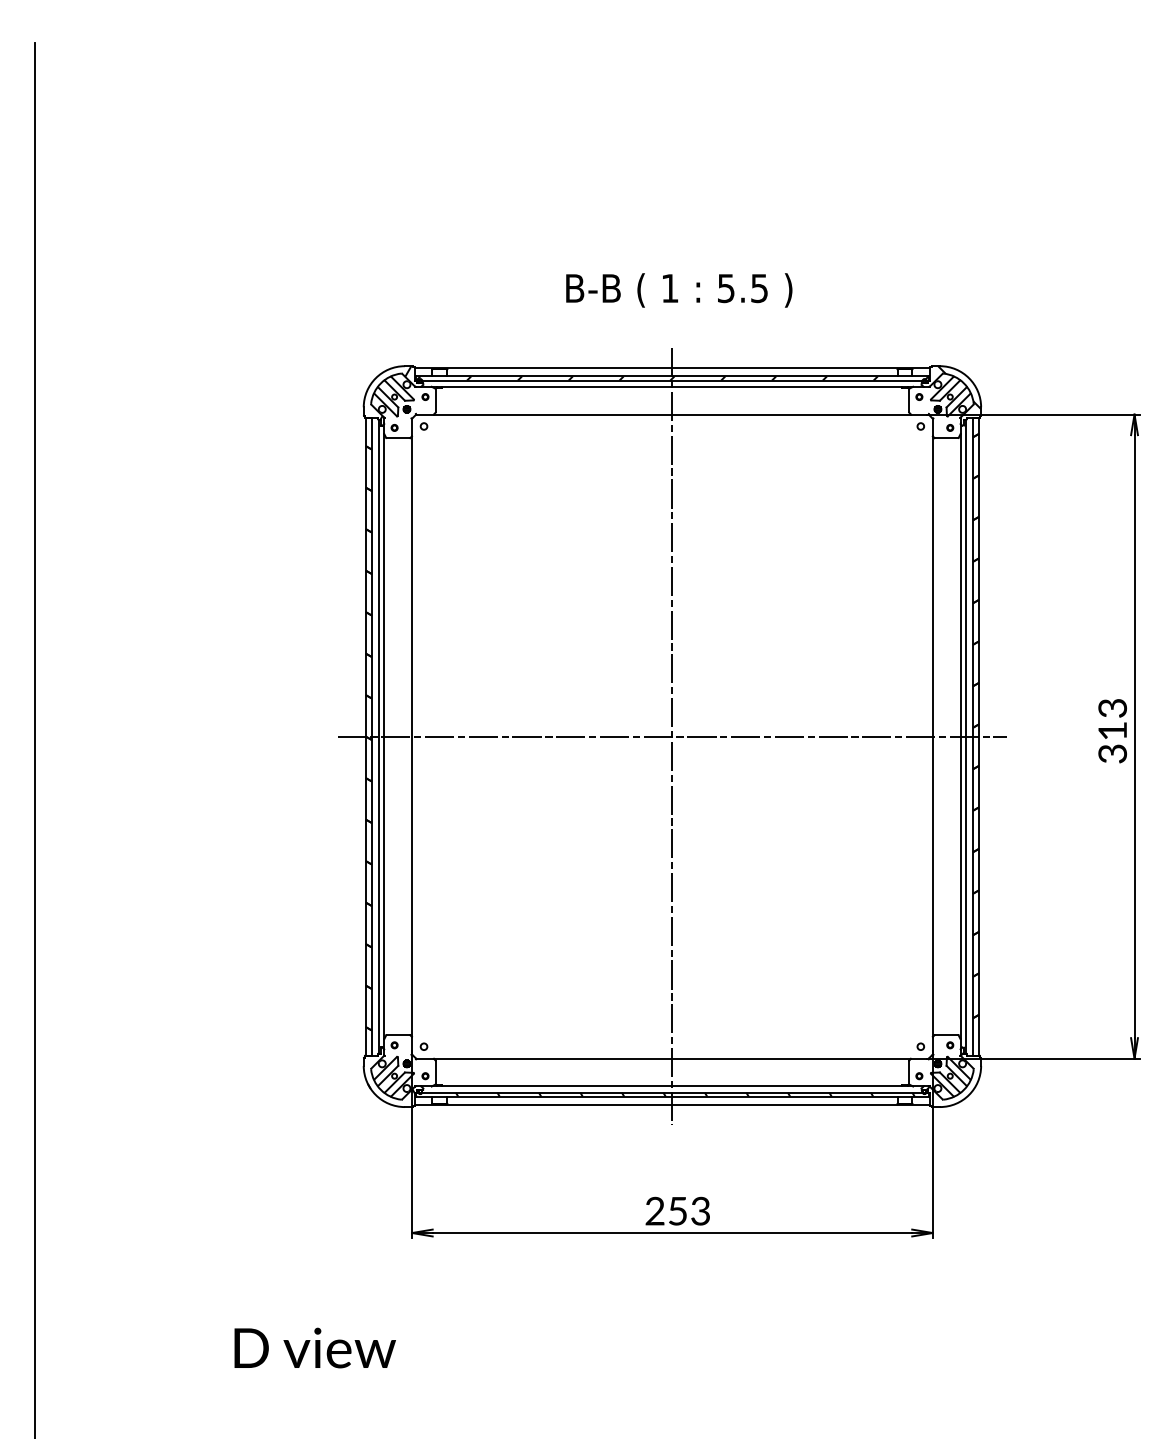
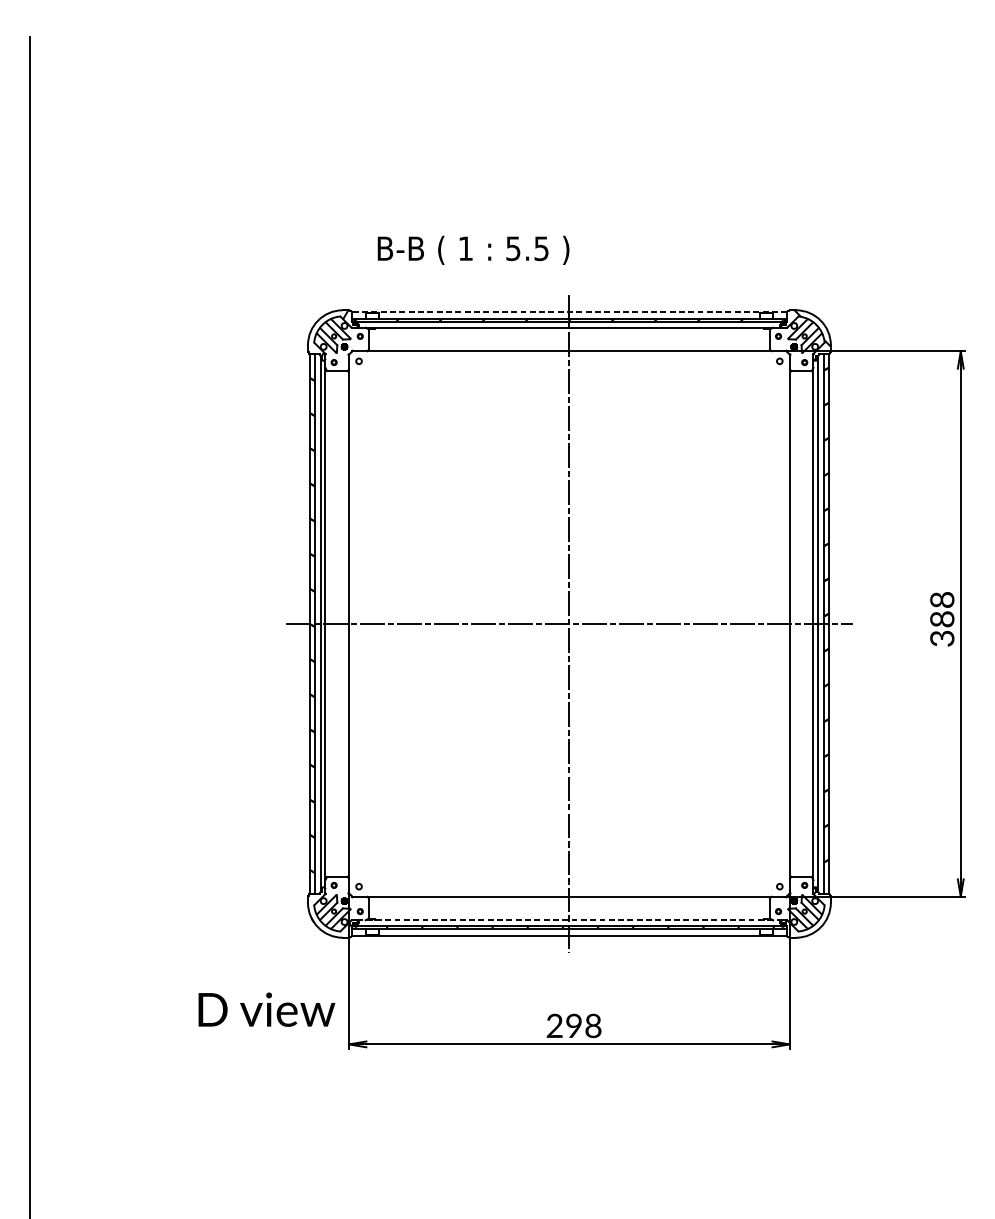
text: (679, 290) -> (473, 250), moved
line: (671, 368) -> (568, 312), solid -> dashed
text: (1112, 719) -> (942, 609), 313 -> 388
line: (671, 1086) -> (568, 920), solid -> dashed
text: (689, 1210) -> (583, 1025), 253 -> 298
text: (314, 1347) -> (266, 1009), moved

